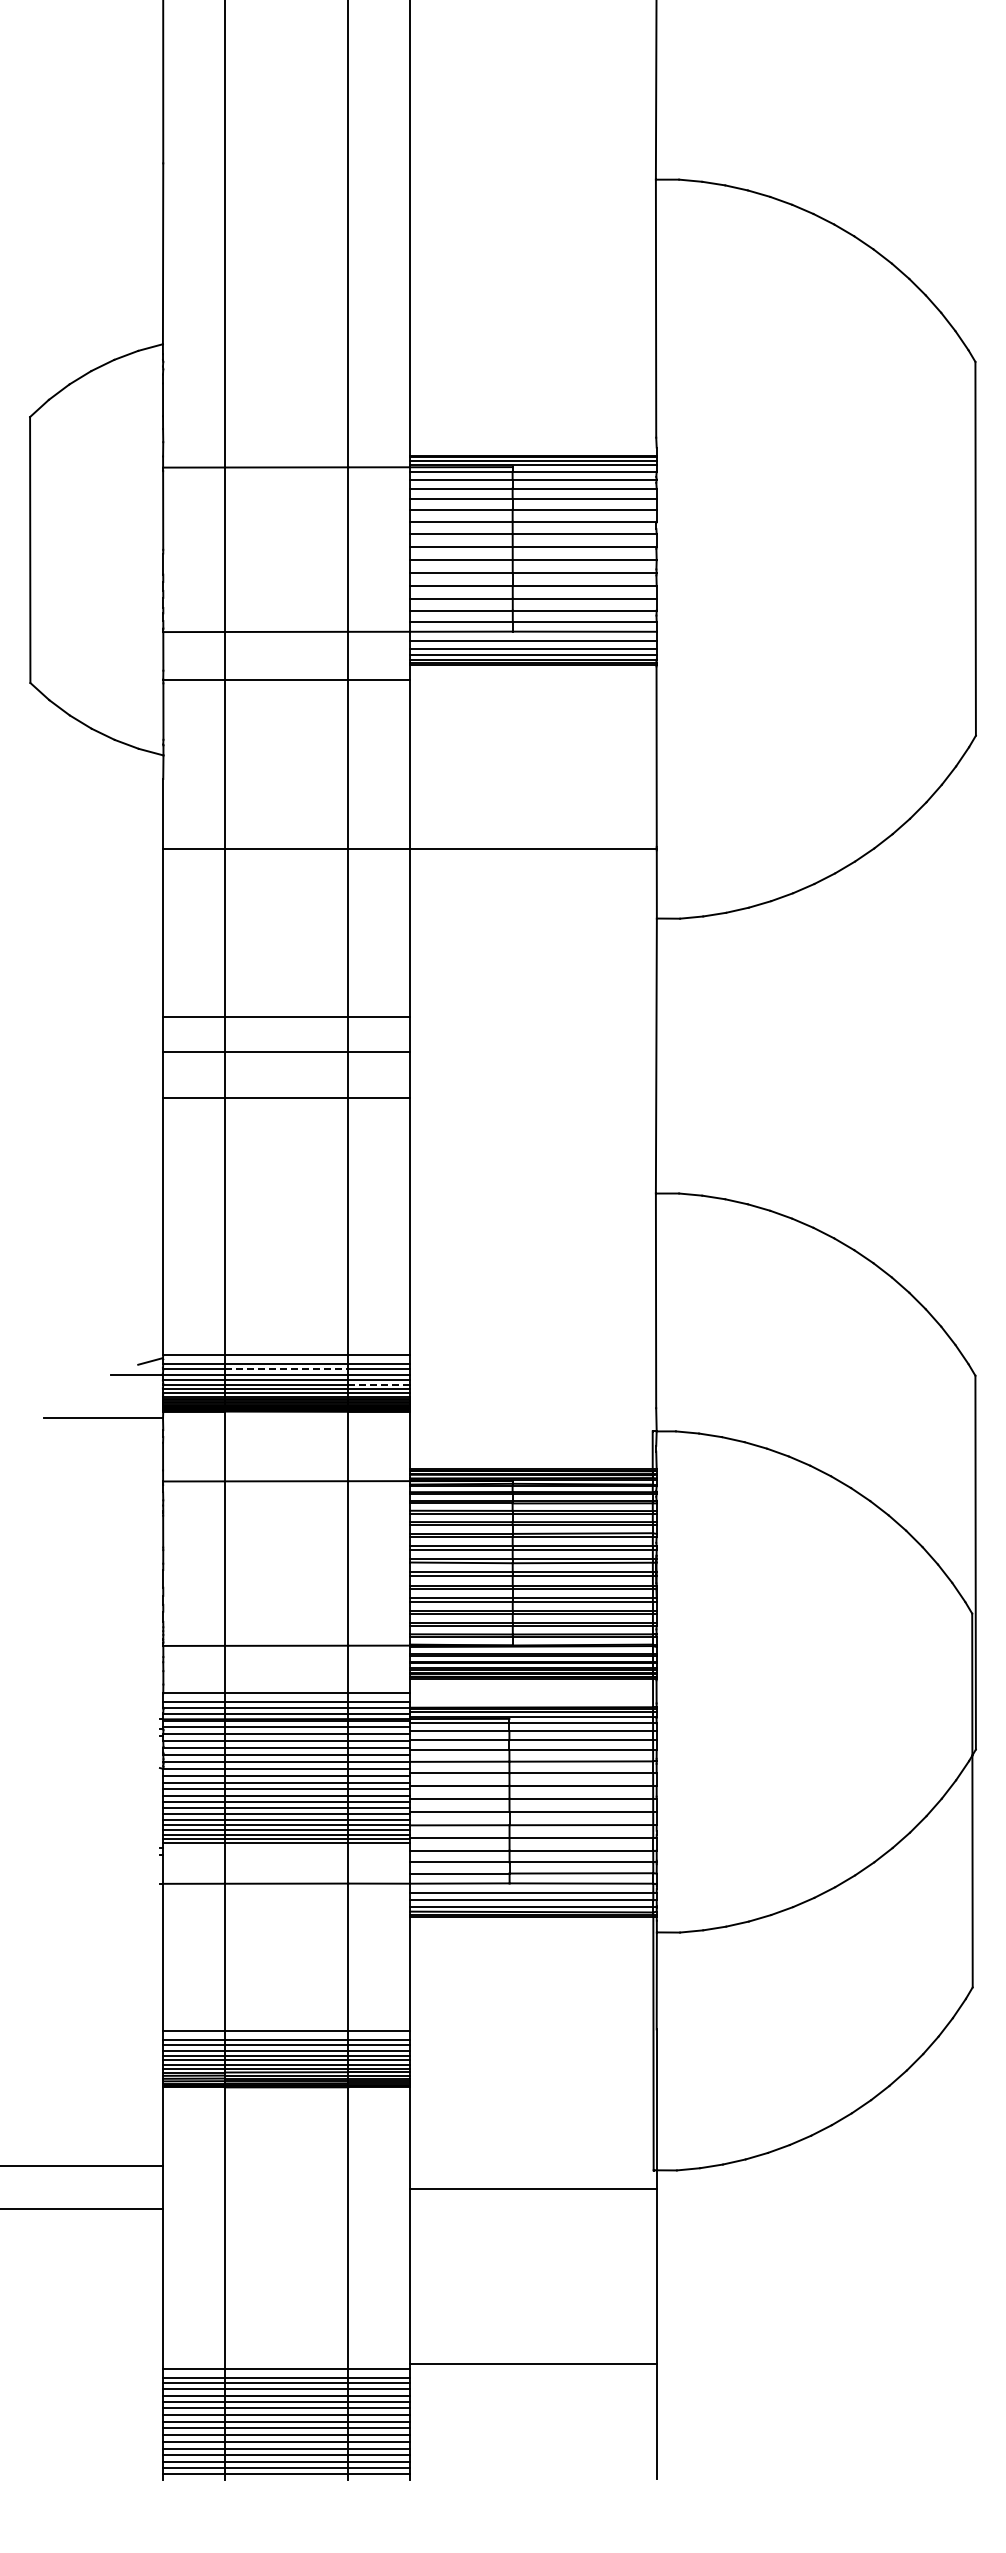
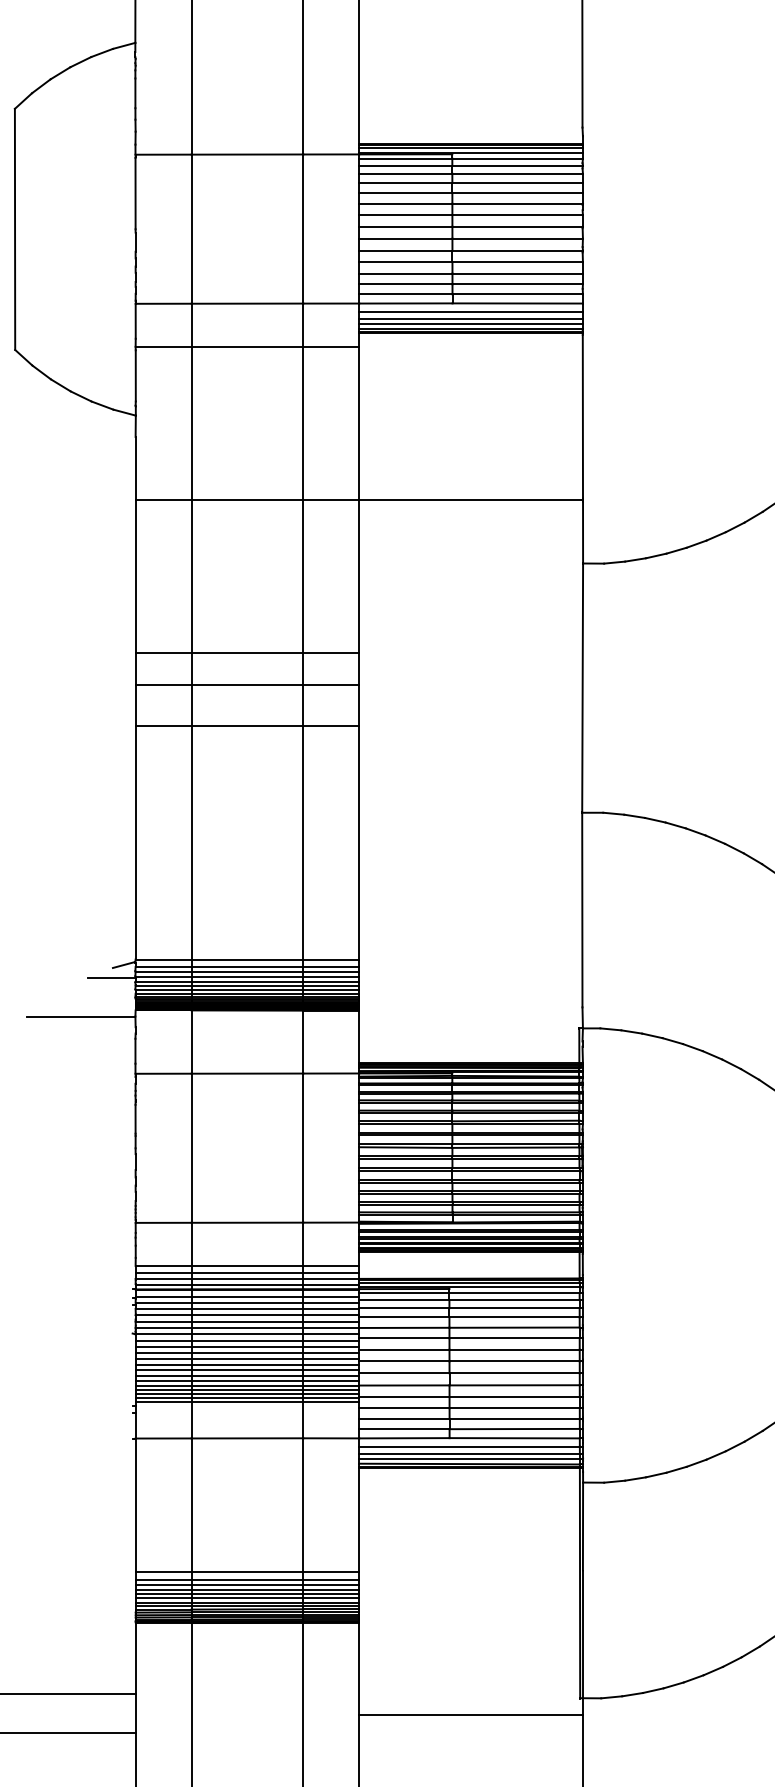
line: (286, 1369) -> (247, 972), dashed -> solid
line: (379, 1384) -> (331, 985), dashed -> solid

